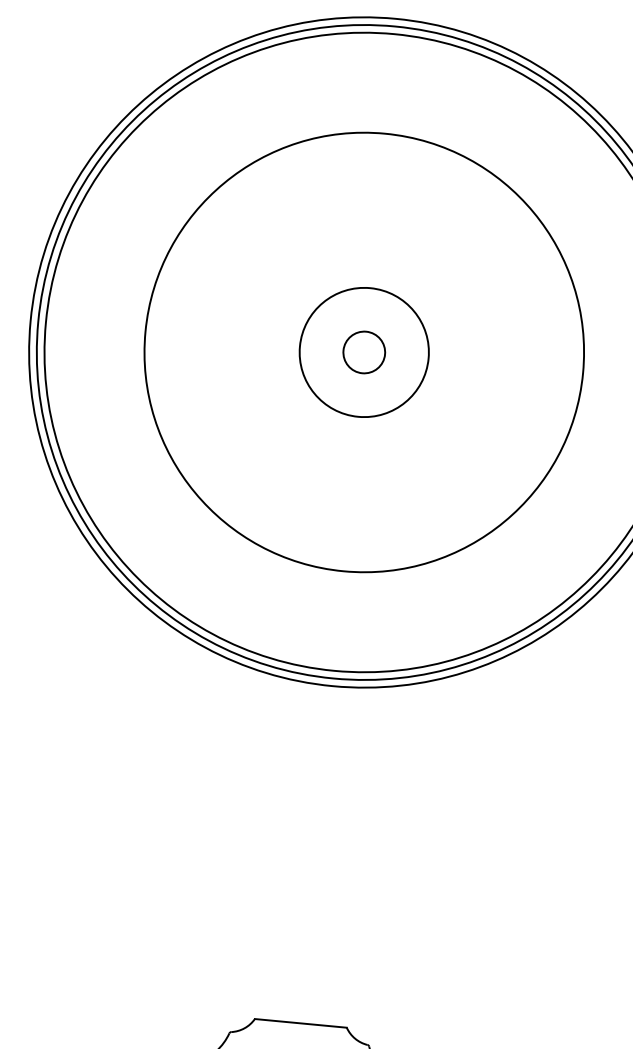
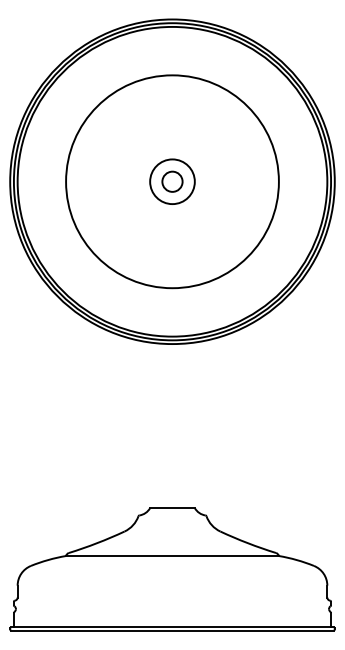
circle: (364, 351) -> (172, 181), size x0.71

